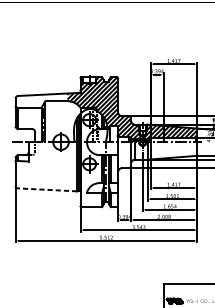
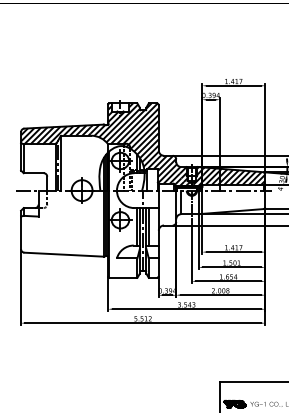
hatch: (41, 100) -> (55, 134), added
line: (47, 189) -> (64, 254), dashed -> solid

